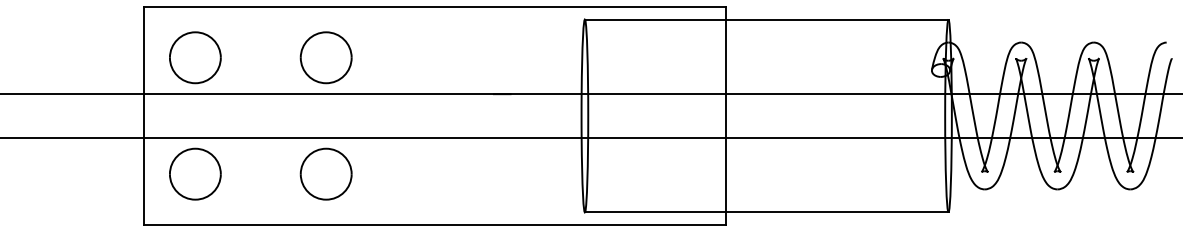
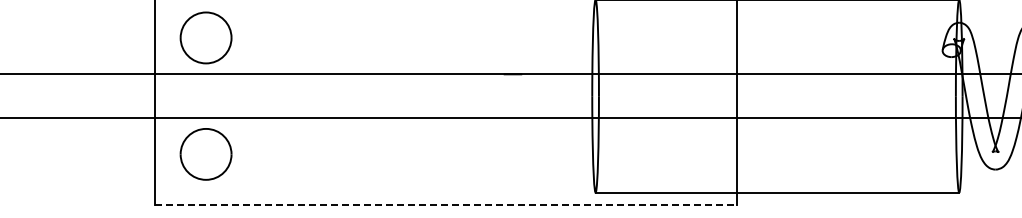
part: (325, 57) -> (336, 37), removed
part: (325, 173) -> (336, 153), removed
line: (435, 225) -> (446, 205), solid -> dashed

